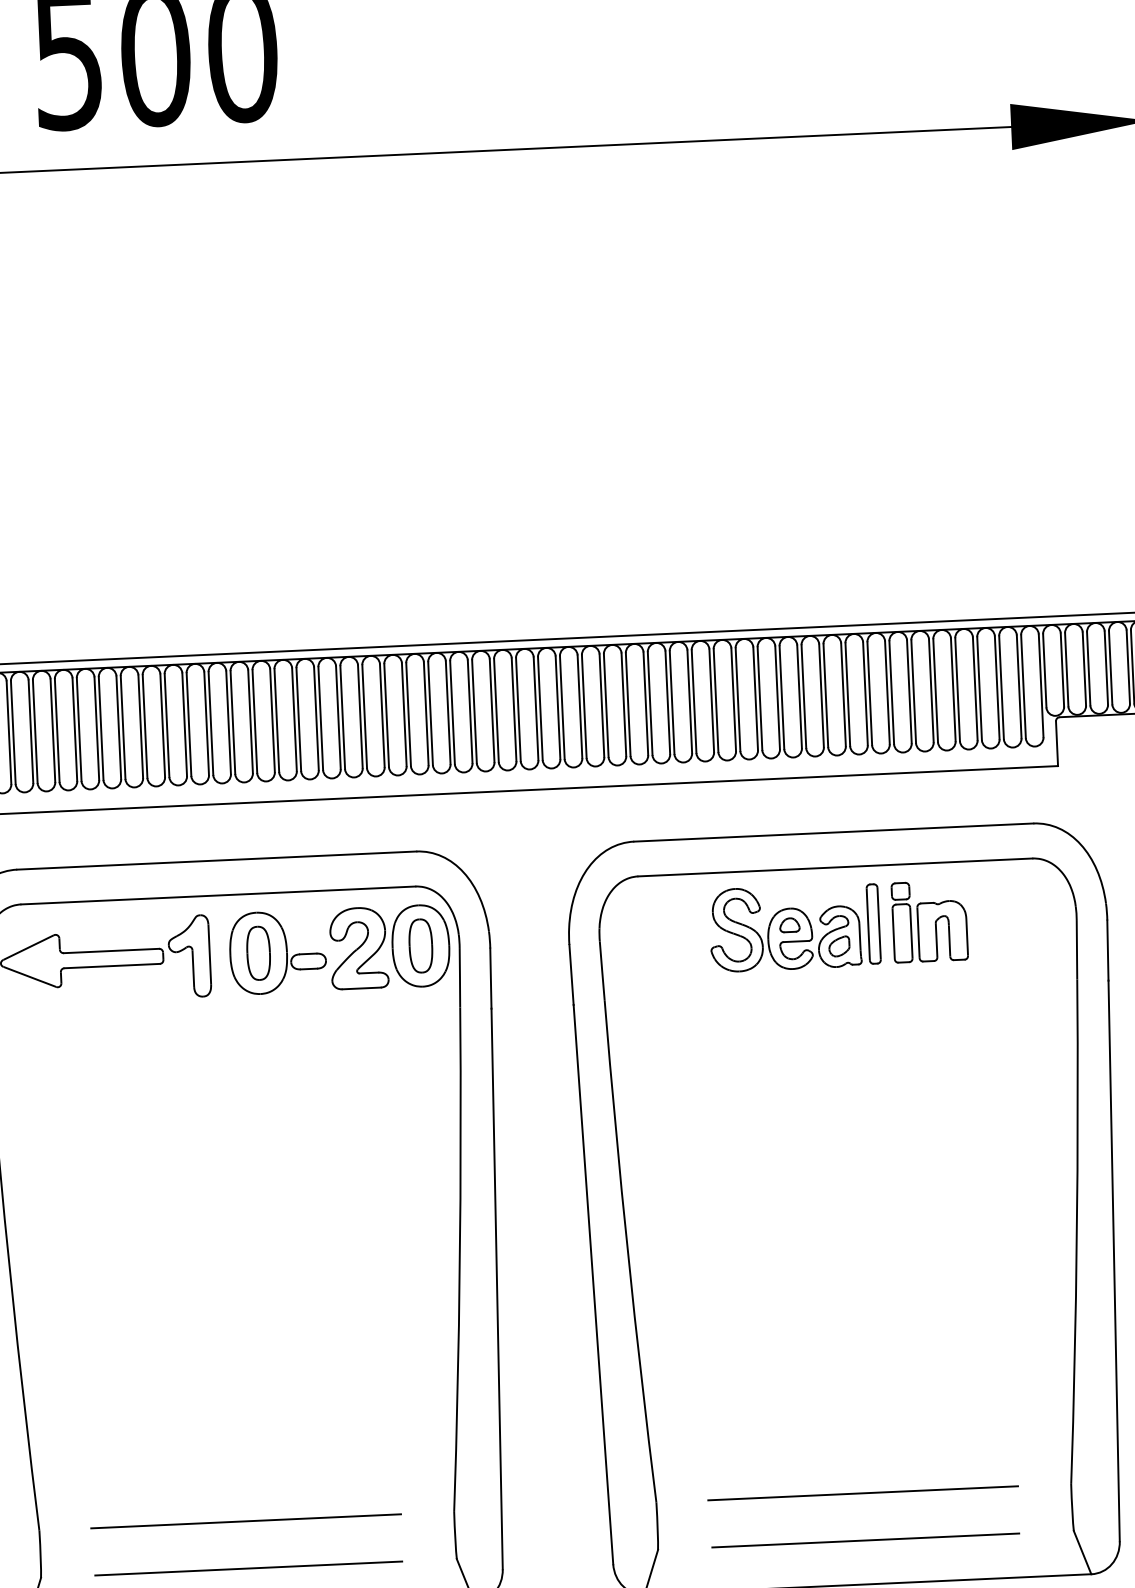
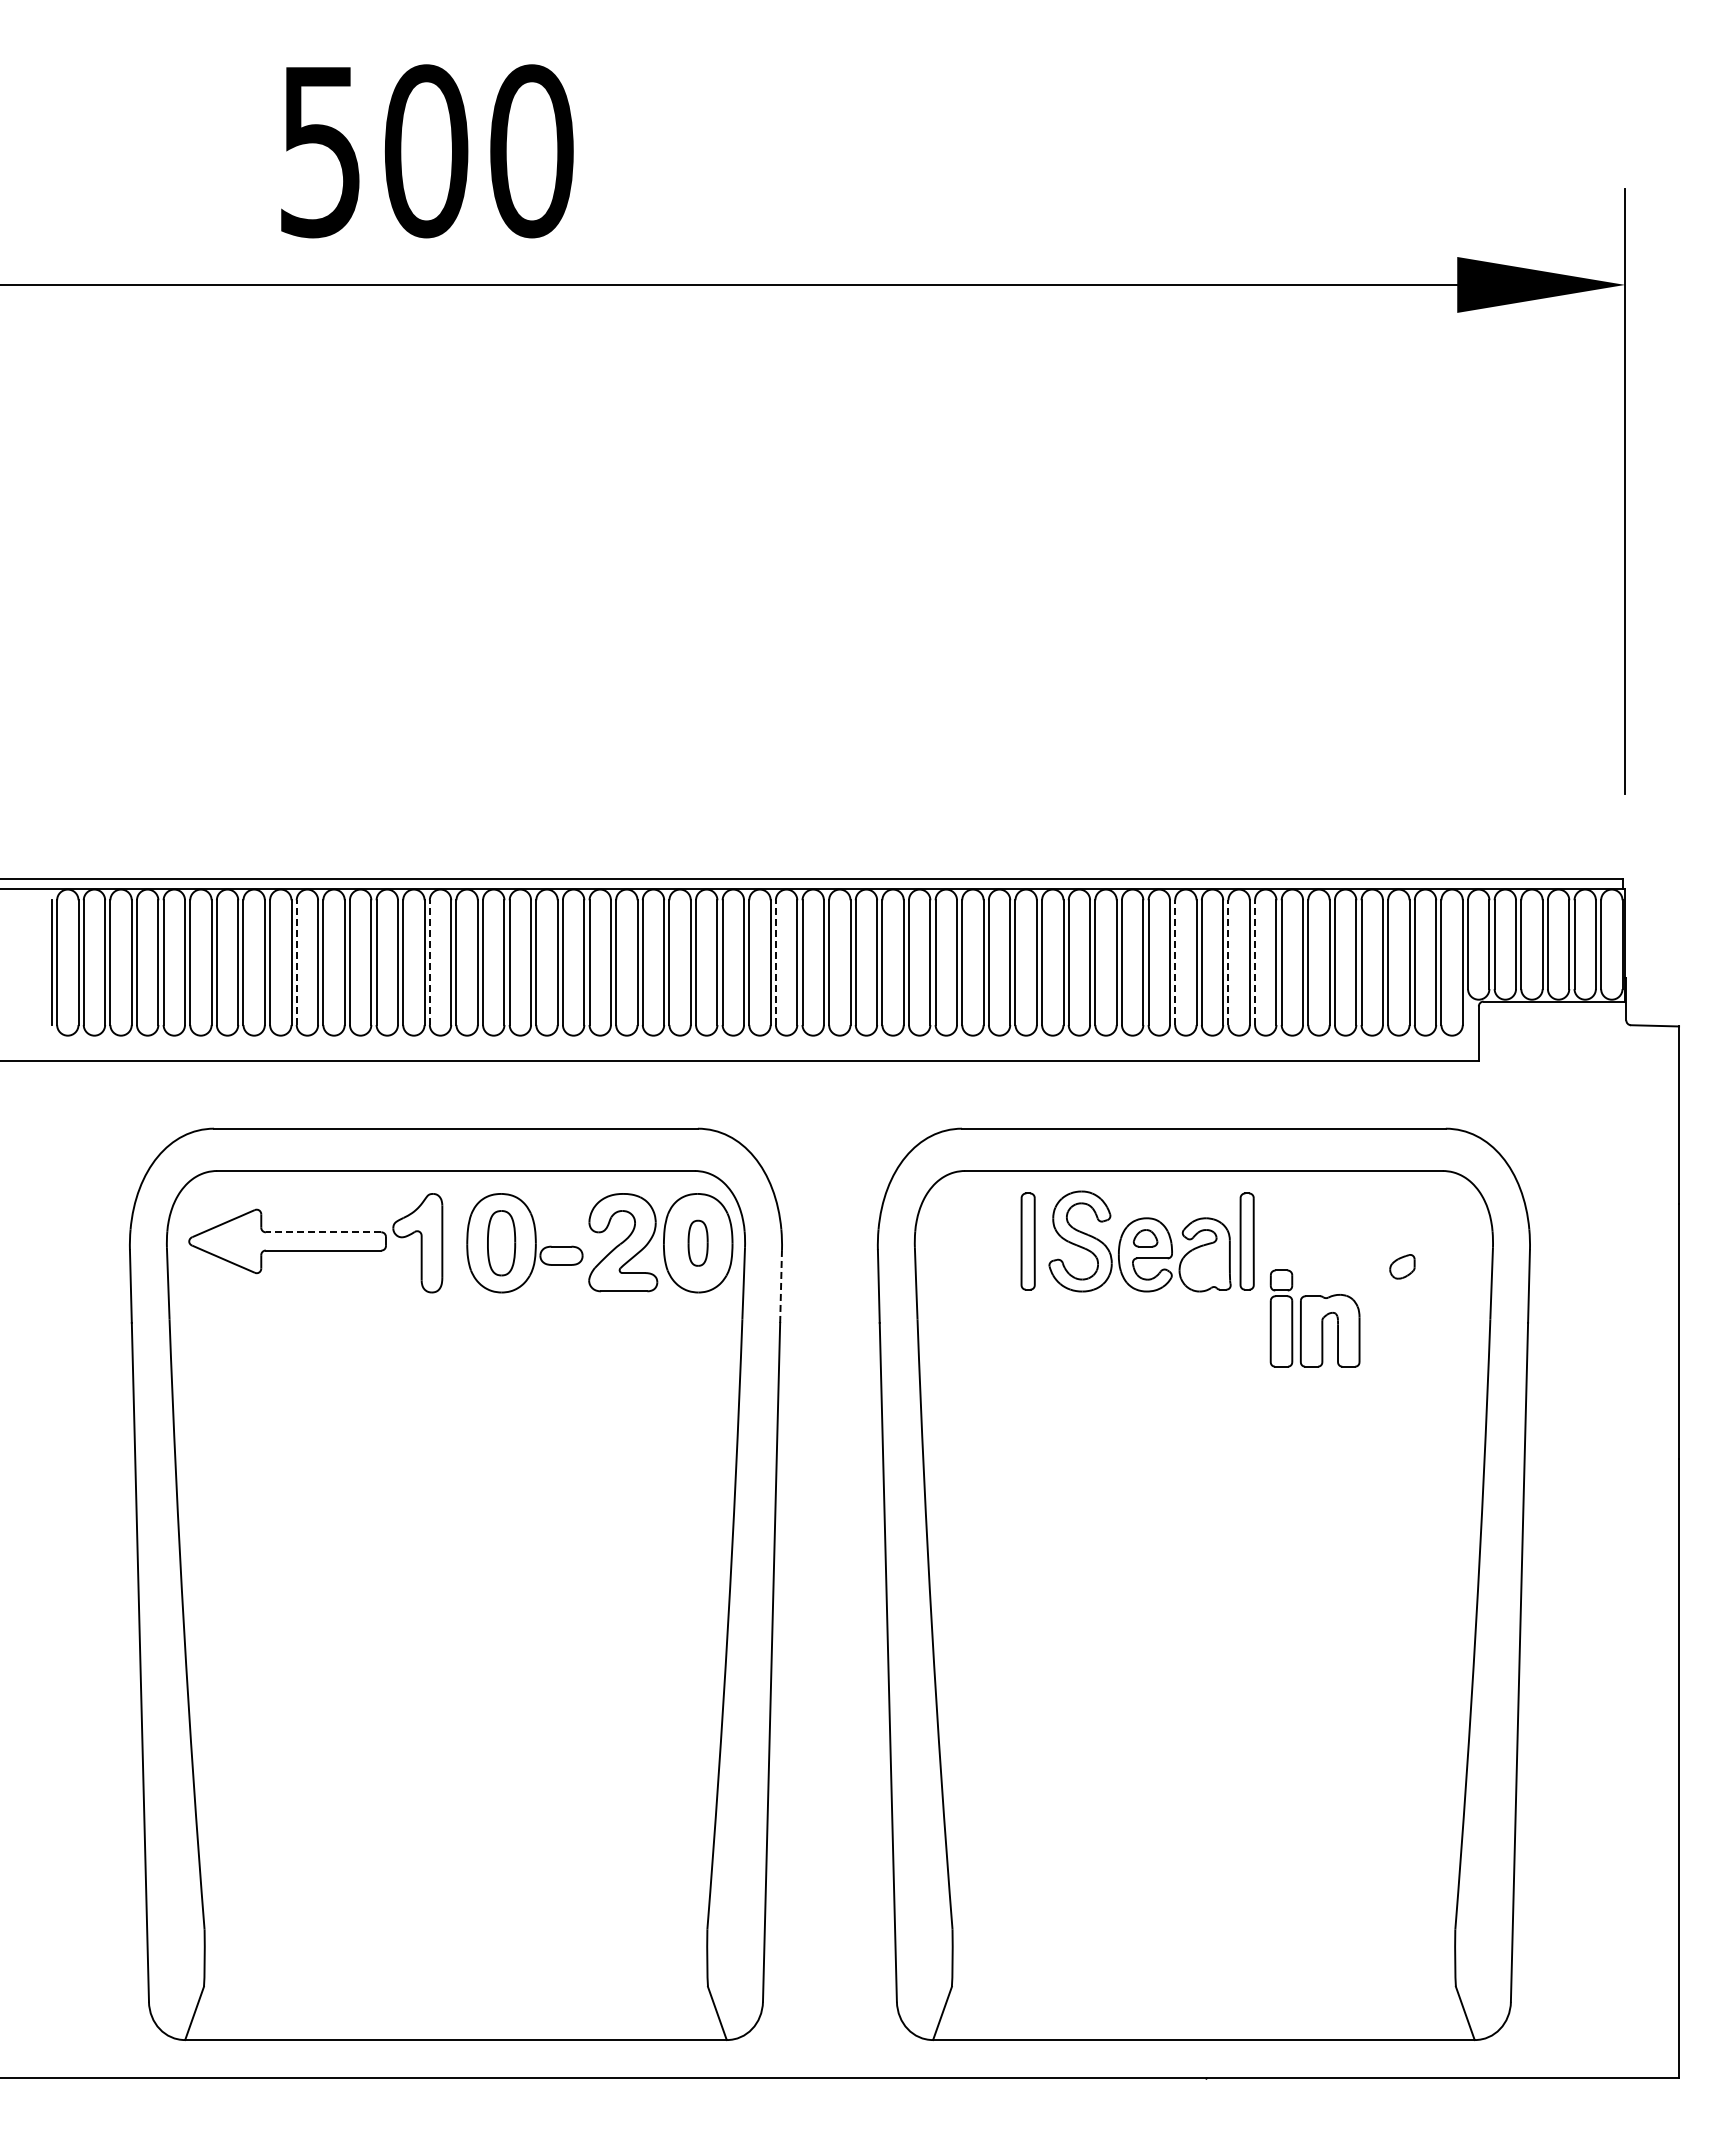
line: (870, 693) -> (1255, 962), solid -> dashed
line: (847, 694) -> (1228, 962), solid -> dashed
line: (804, 696) -> (1175, 962), solid -> dashed
line: (474, 711) -> (775, 962), solid -> dashed
line: (188, 724) -> (429, 962), solid -> dashed
line: (79, 729) -> (296, 962), solid -> dashed
part: (929, 921) -> (1314, 1318), moved
part: (692, 932) -> (1027, 1241), added
part: (420, 946) -> (697, 1243), size x0.7
part: (839, 946) -> (1402, 1266), moved
line: (111, 951) -> (323, 1232), solid -> dashed
line: (491, 978) -> (781, 1286), solid -> dashed
line: (862, 1493) -> (1202, 1929), removed
line: (245, 1521) -> (454, 1929), removed
line: (865, 1540) -> (1203, 1986), removed
line: (248, 1568) -> (455, 1986), removed

